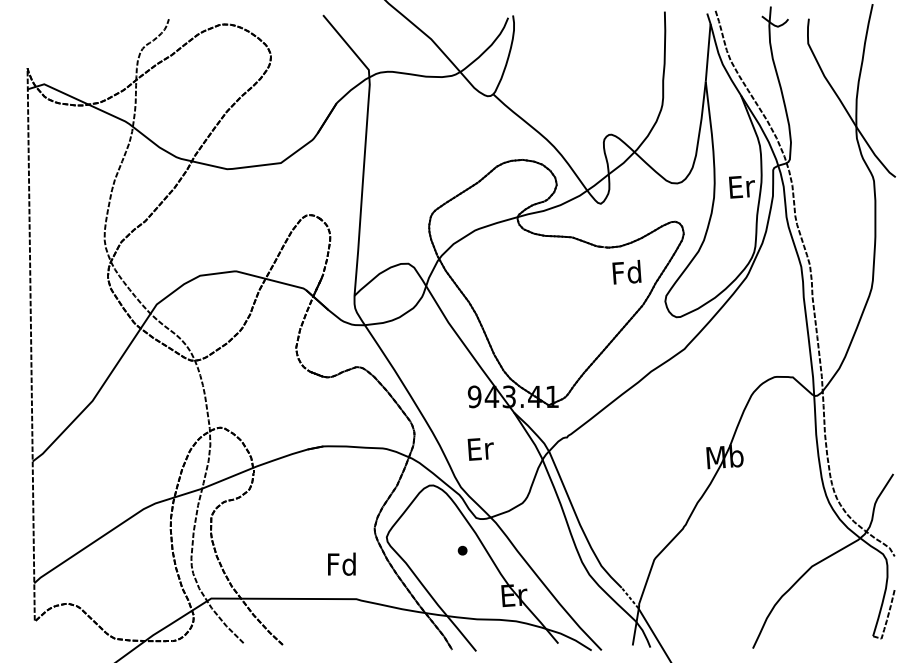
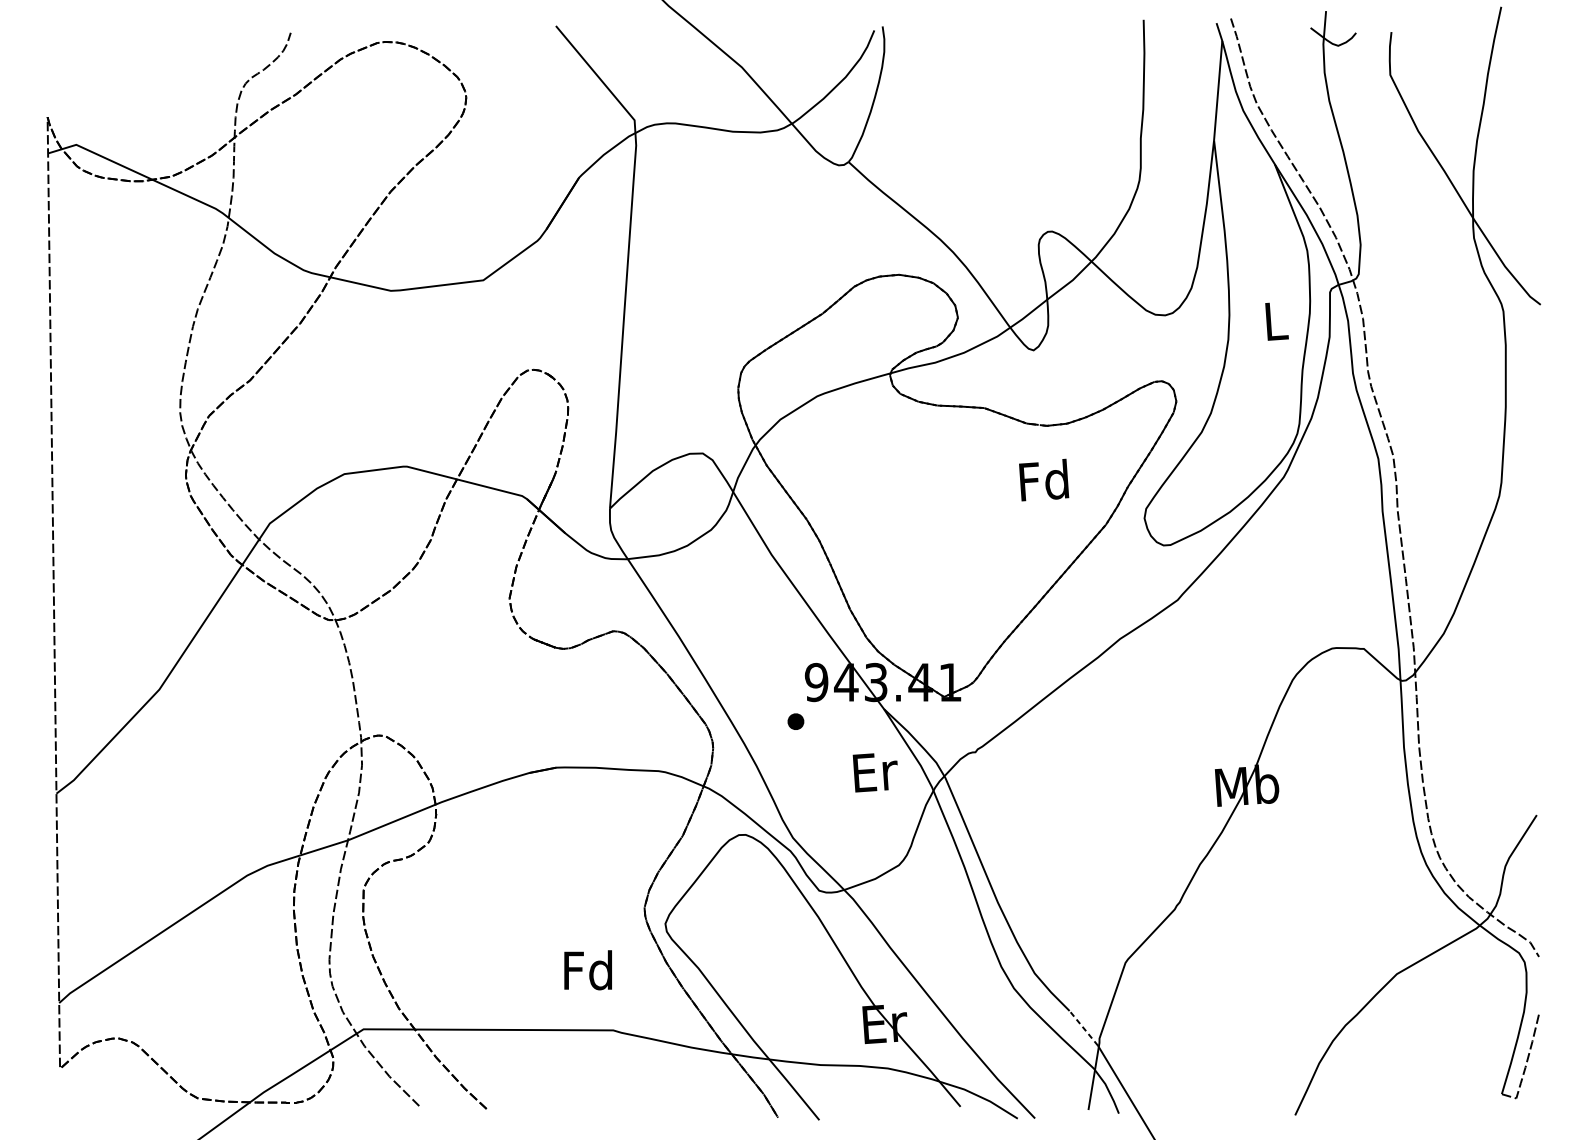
text: (741, 187) -> (1275, 322), Er -> L
text: (626, 271) -> (1043, 478), moved
text: (480, 449) -> (874, 772), moved
part: (462, 550) -> (795, 721), moved

